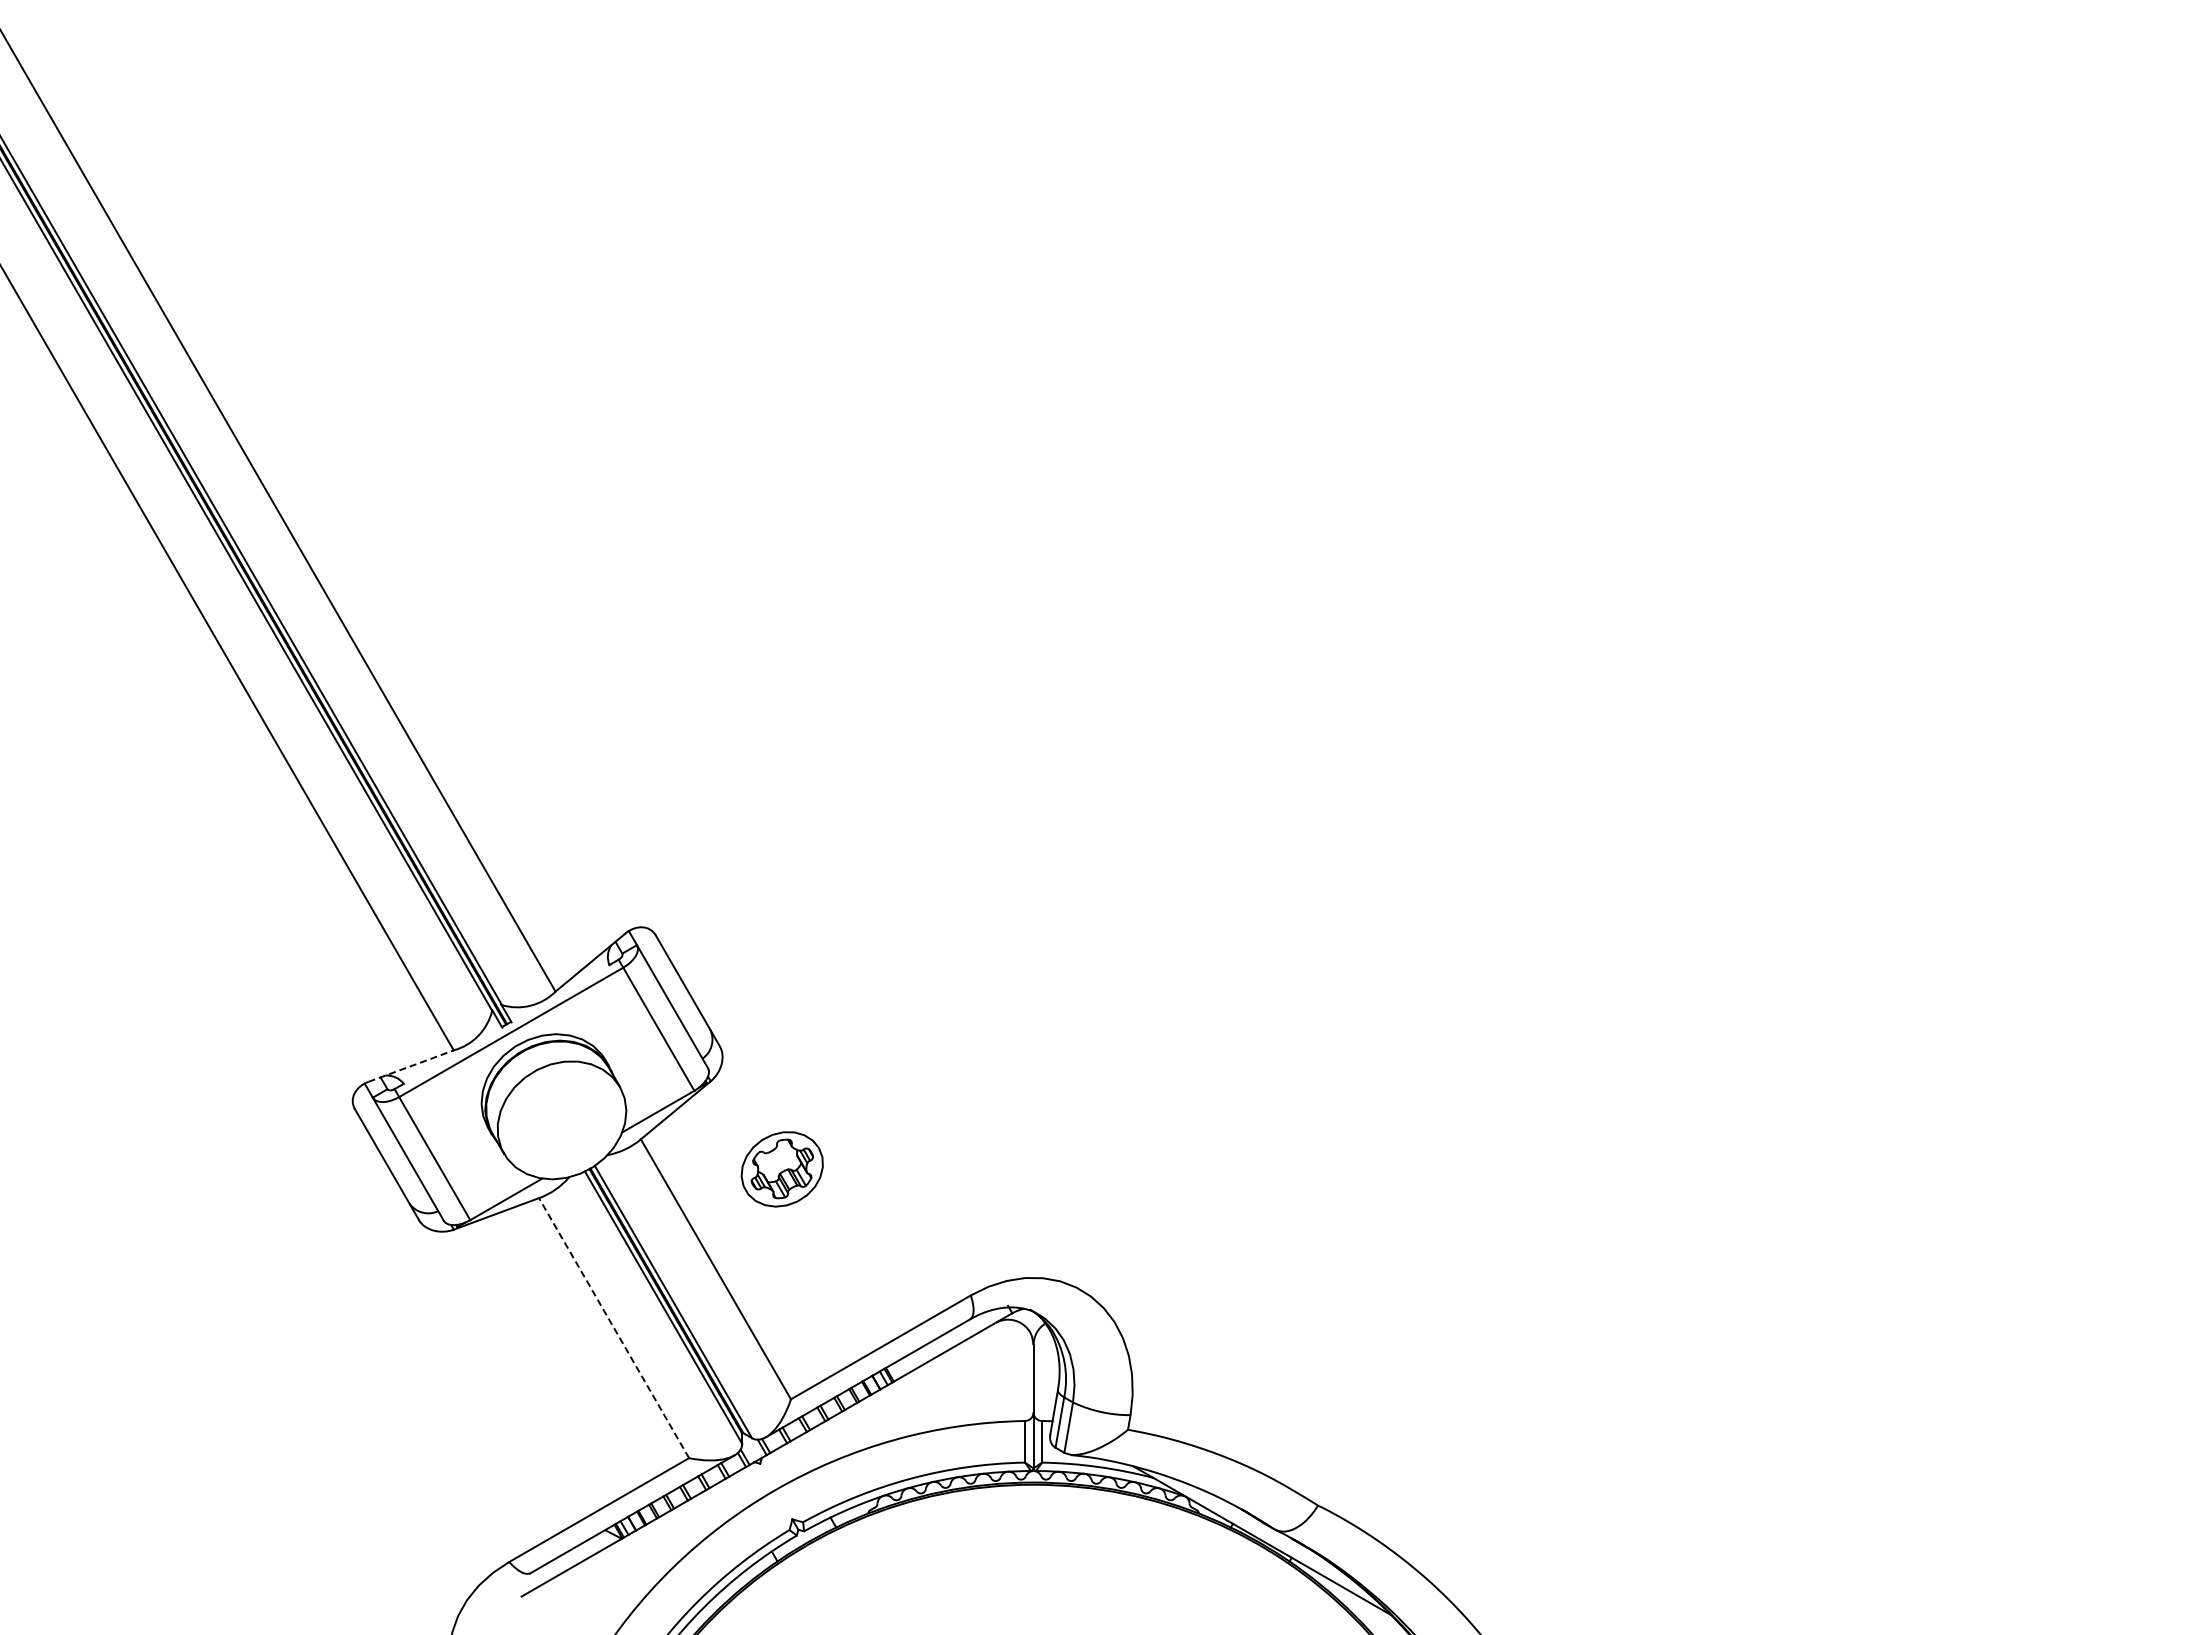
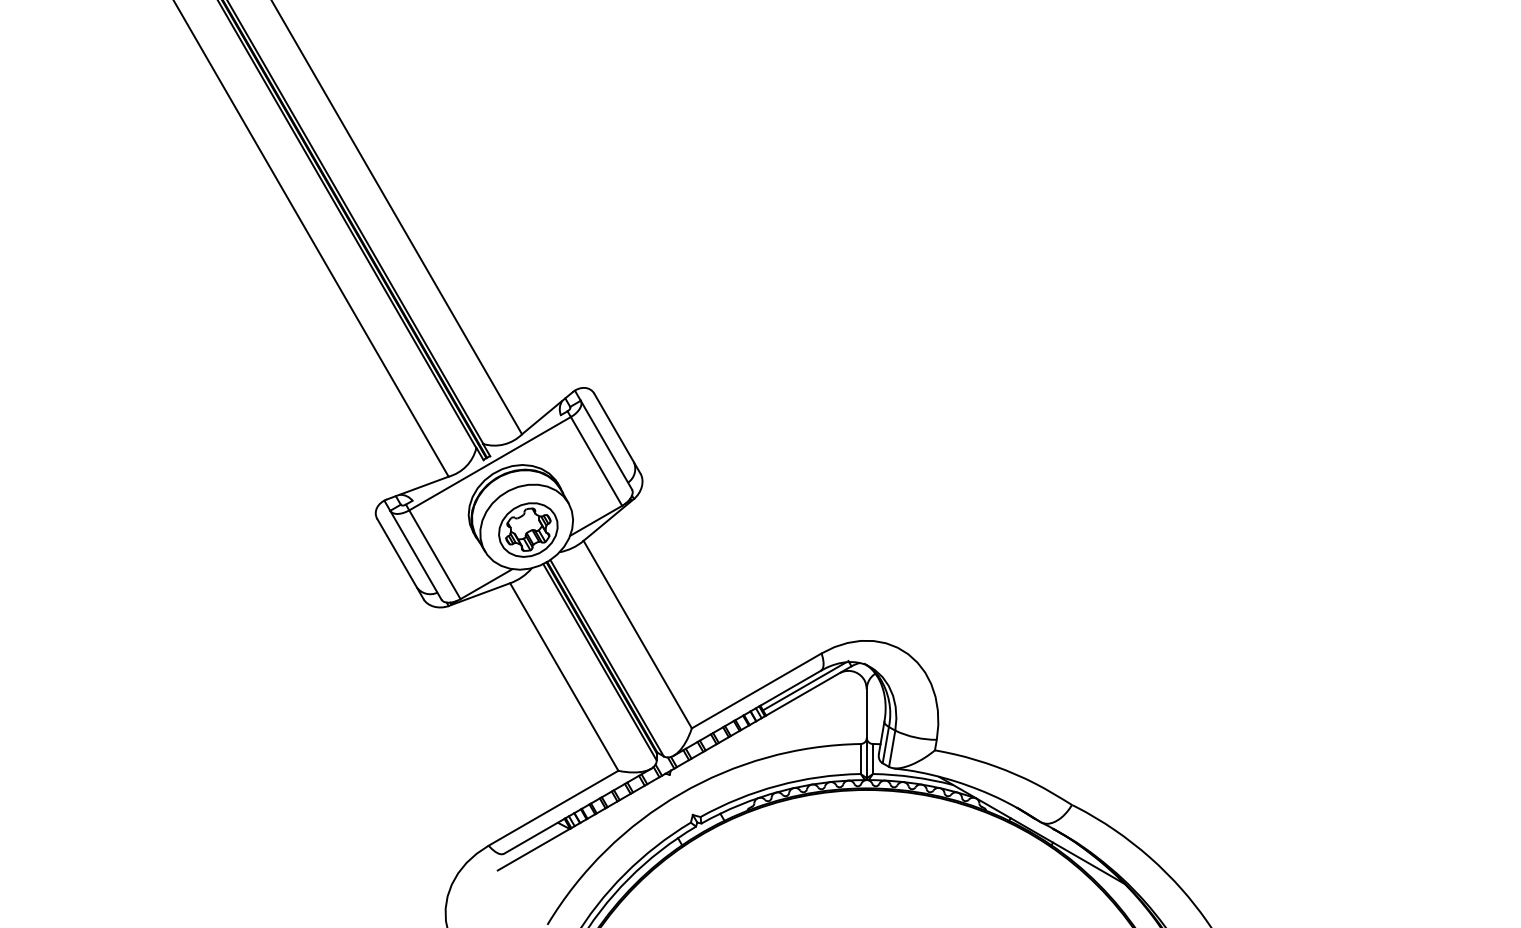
line: (411, 1065) -> (418, 487), dashed -> solid
part: (781, 1169) -> (527, 530), moved
line: (613, 1327) -> (563, 676), dashed -> solid
line: (946, 1340) -> (804, 685), added

